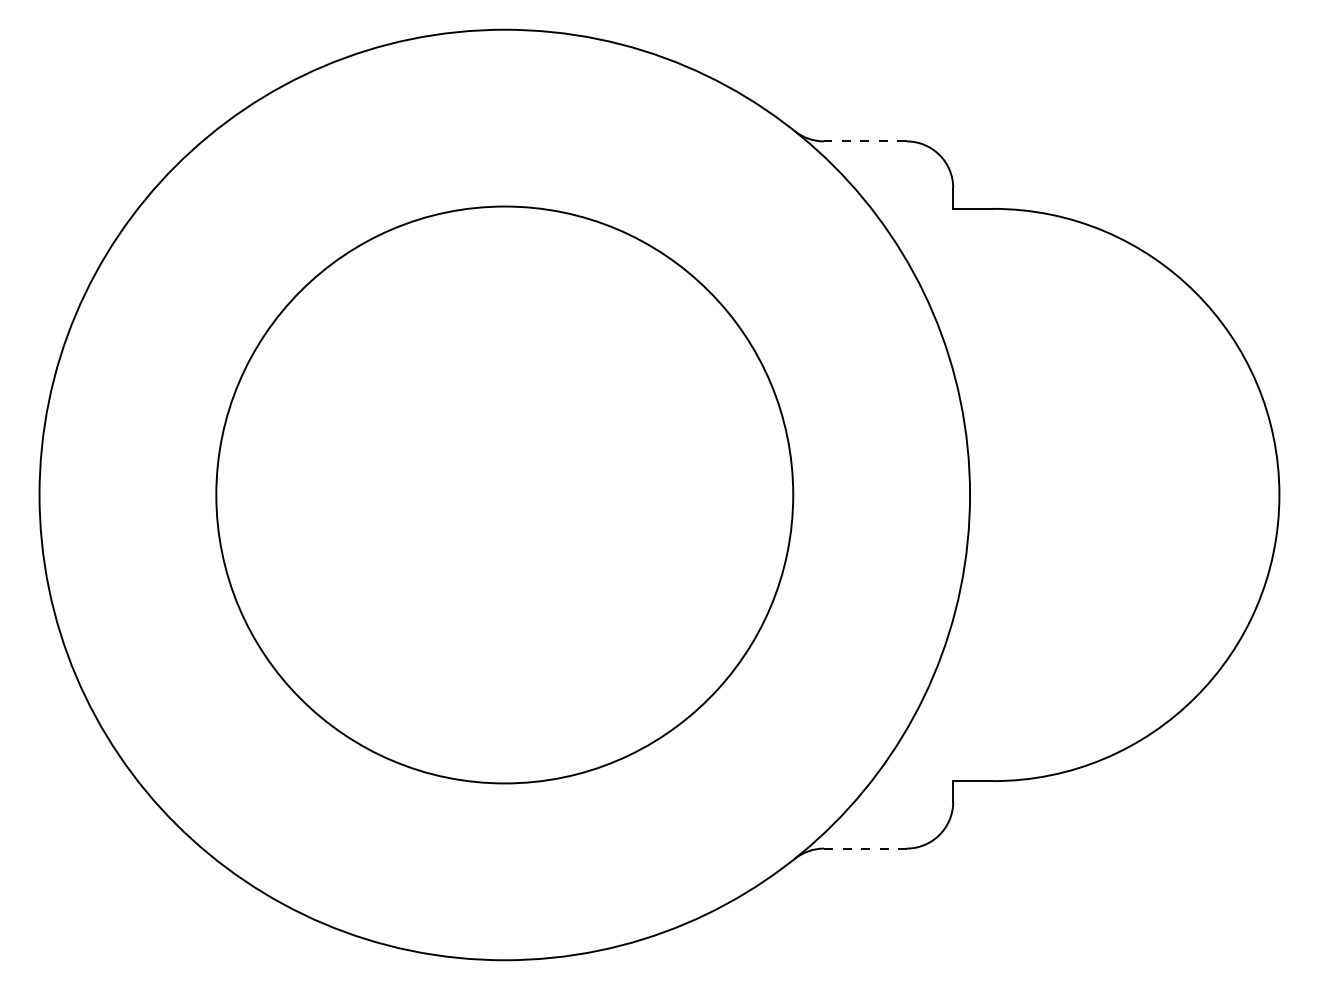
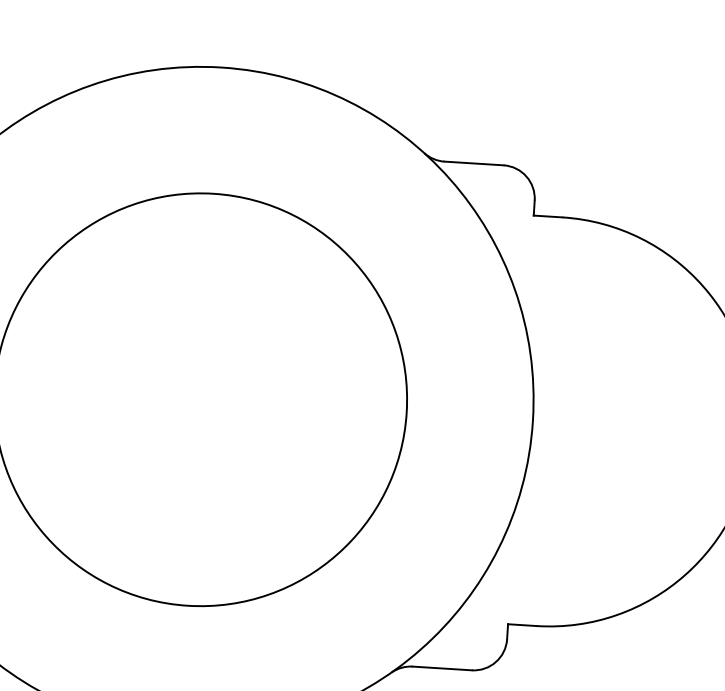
line: (864, 141) -> (473, 163), dashed -> solid
line: (865, 848) -> (442, 668), dashed -> solid

